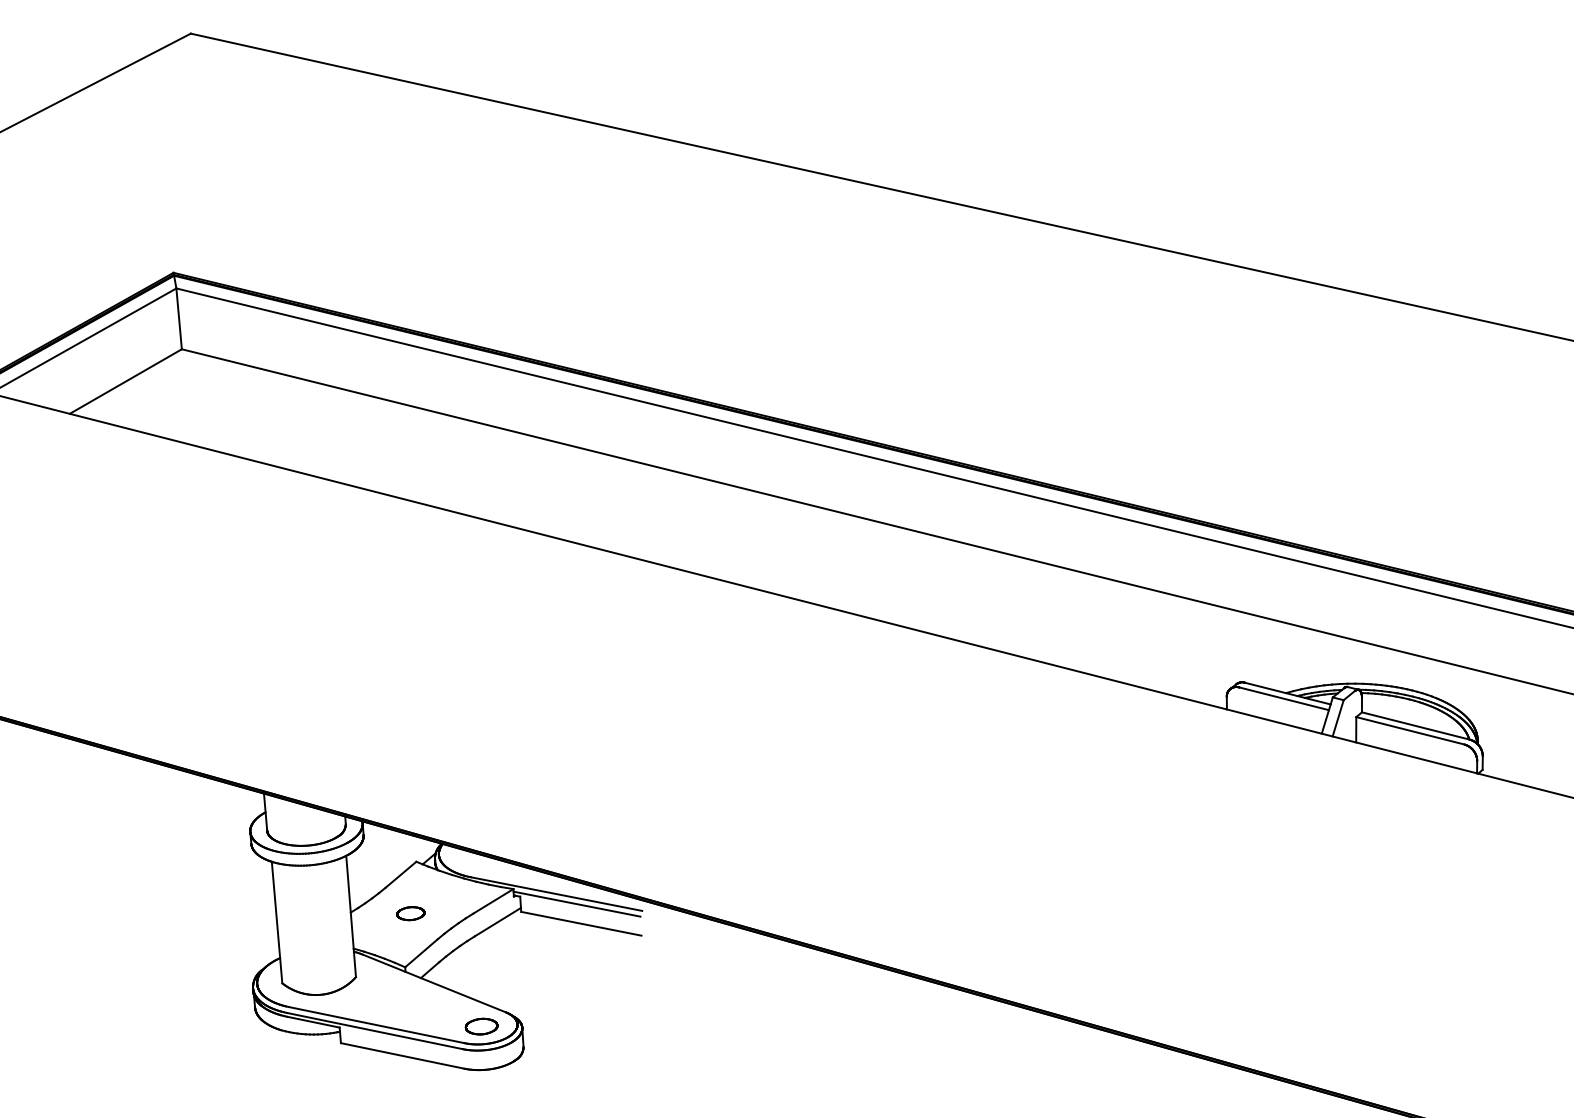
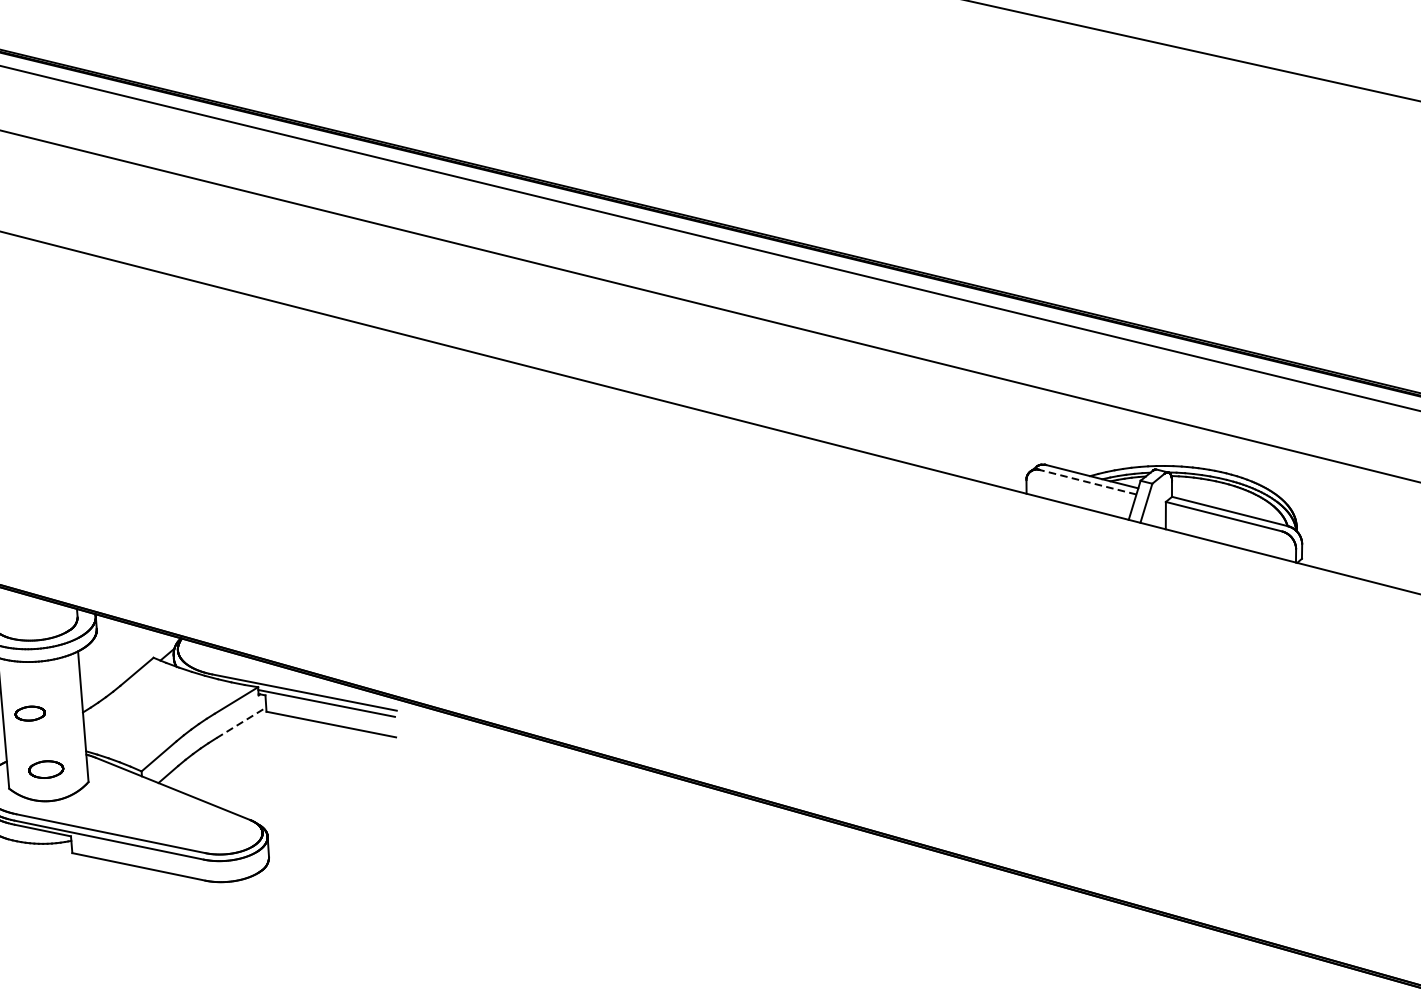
line: (1283, 698) -> (1087, 481), solid -> dashed
part: (410, 913) -> (29, 713), moved
line: (498, 921) -> (242, 722), solid -> dashed
part: (481, 1026) -> (46, 769), moved

